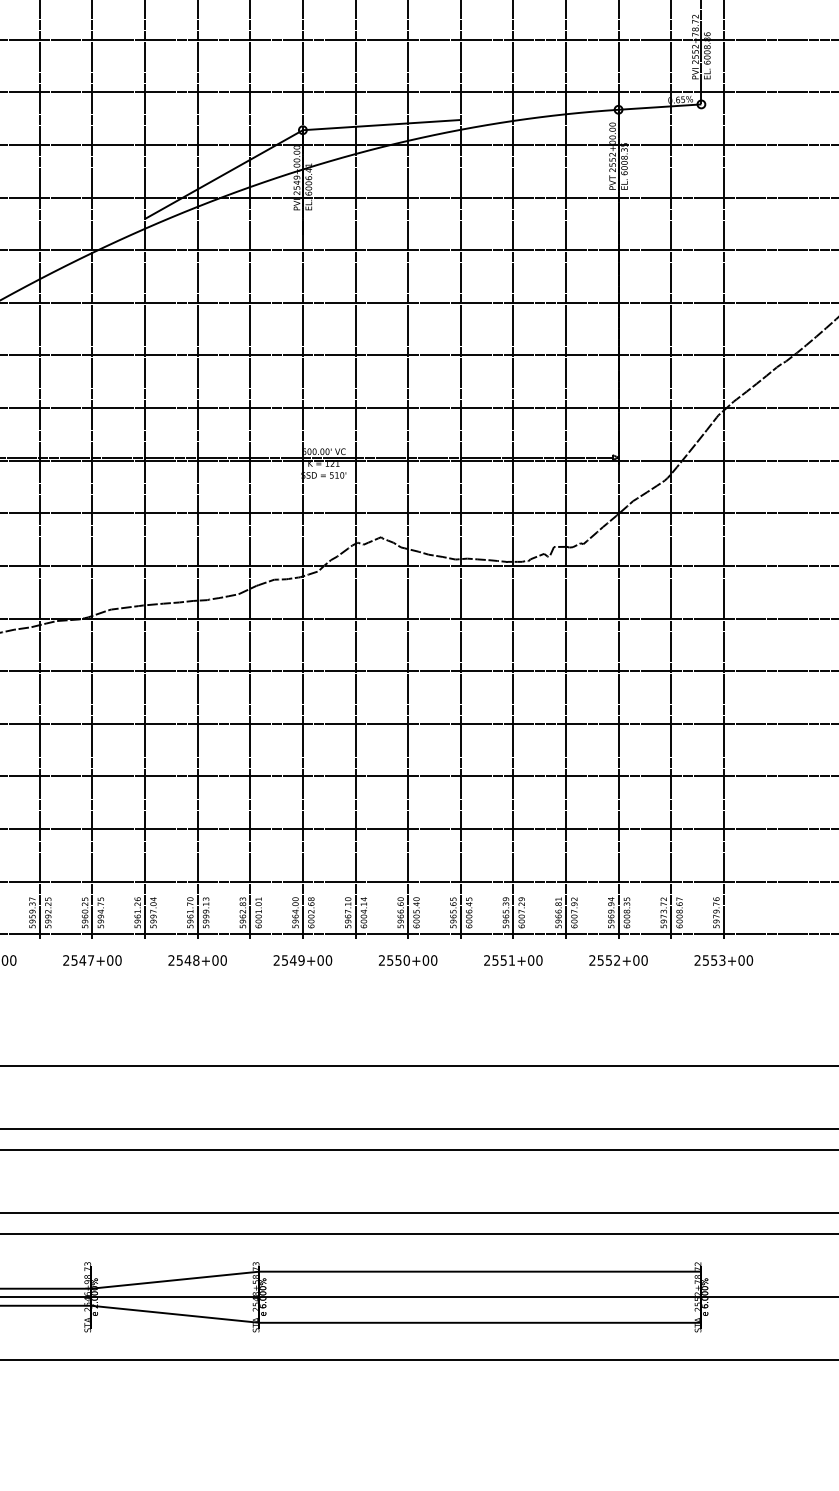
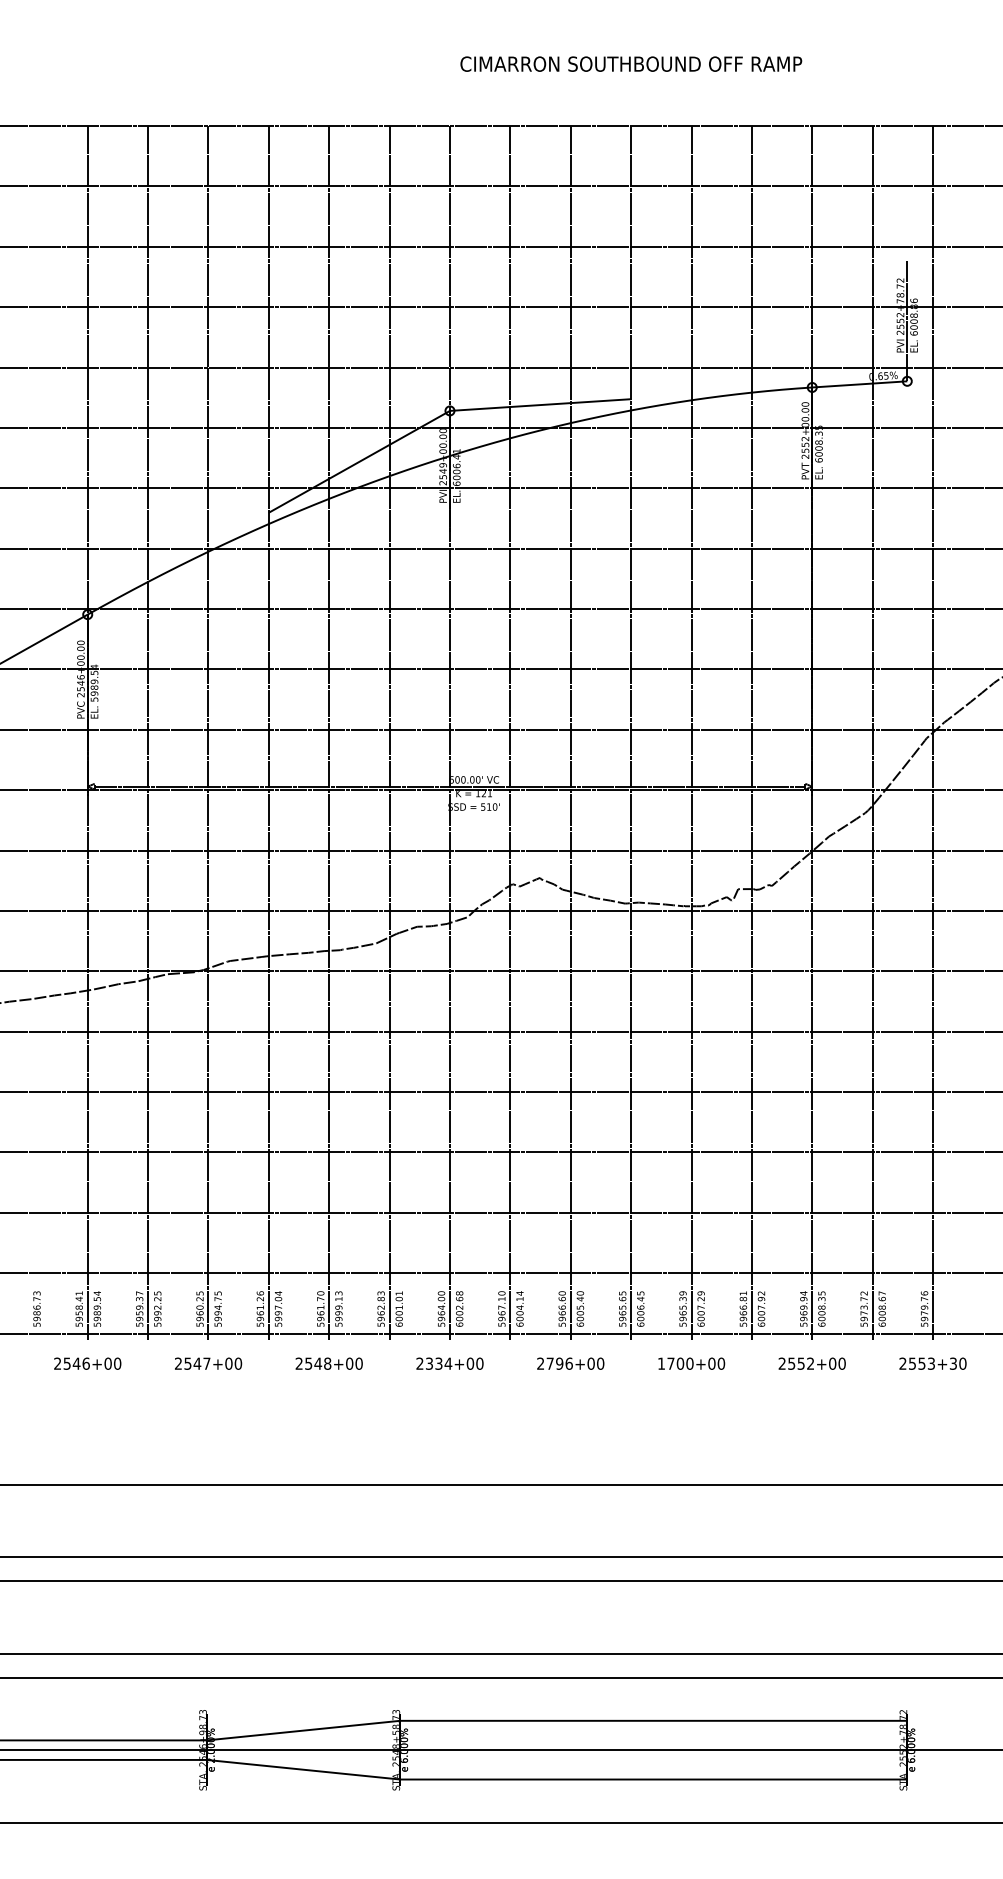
text: (293, 960) -> (439, 1363), 2549+00 -> 2334+00
text: (398, 960) -> (559, 1363), 2550+00 -> 2796+00
text: (499, 960) -> (675, 1363), 2551+00 -> 1700+00
text: (741, 960) -> (953, 1363), 2553+00 -> 2553+30

